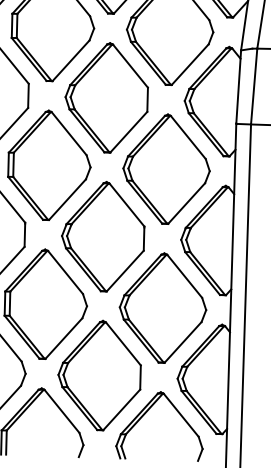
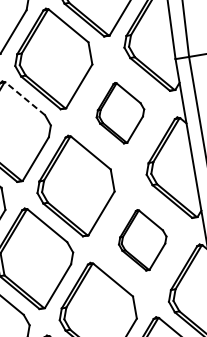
line: (69, 133) -> (25, 98), solid -> dashed
part: (166, 168) -> (120, 112), size x0.6
part: (162, 307) -> (142, 239), size x0.6

